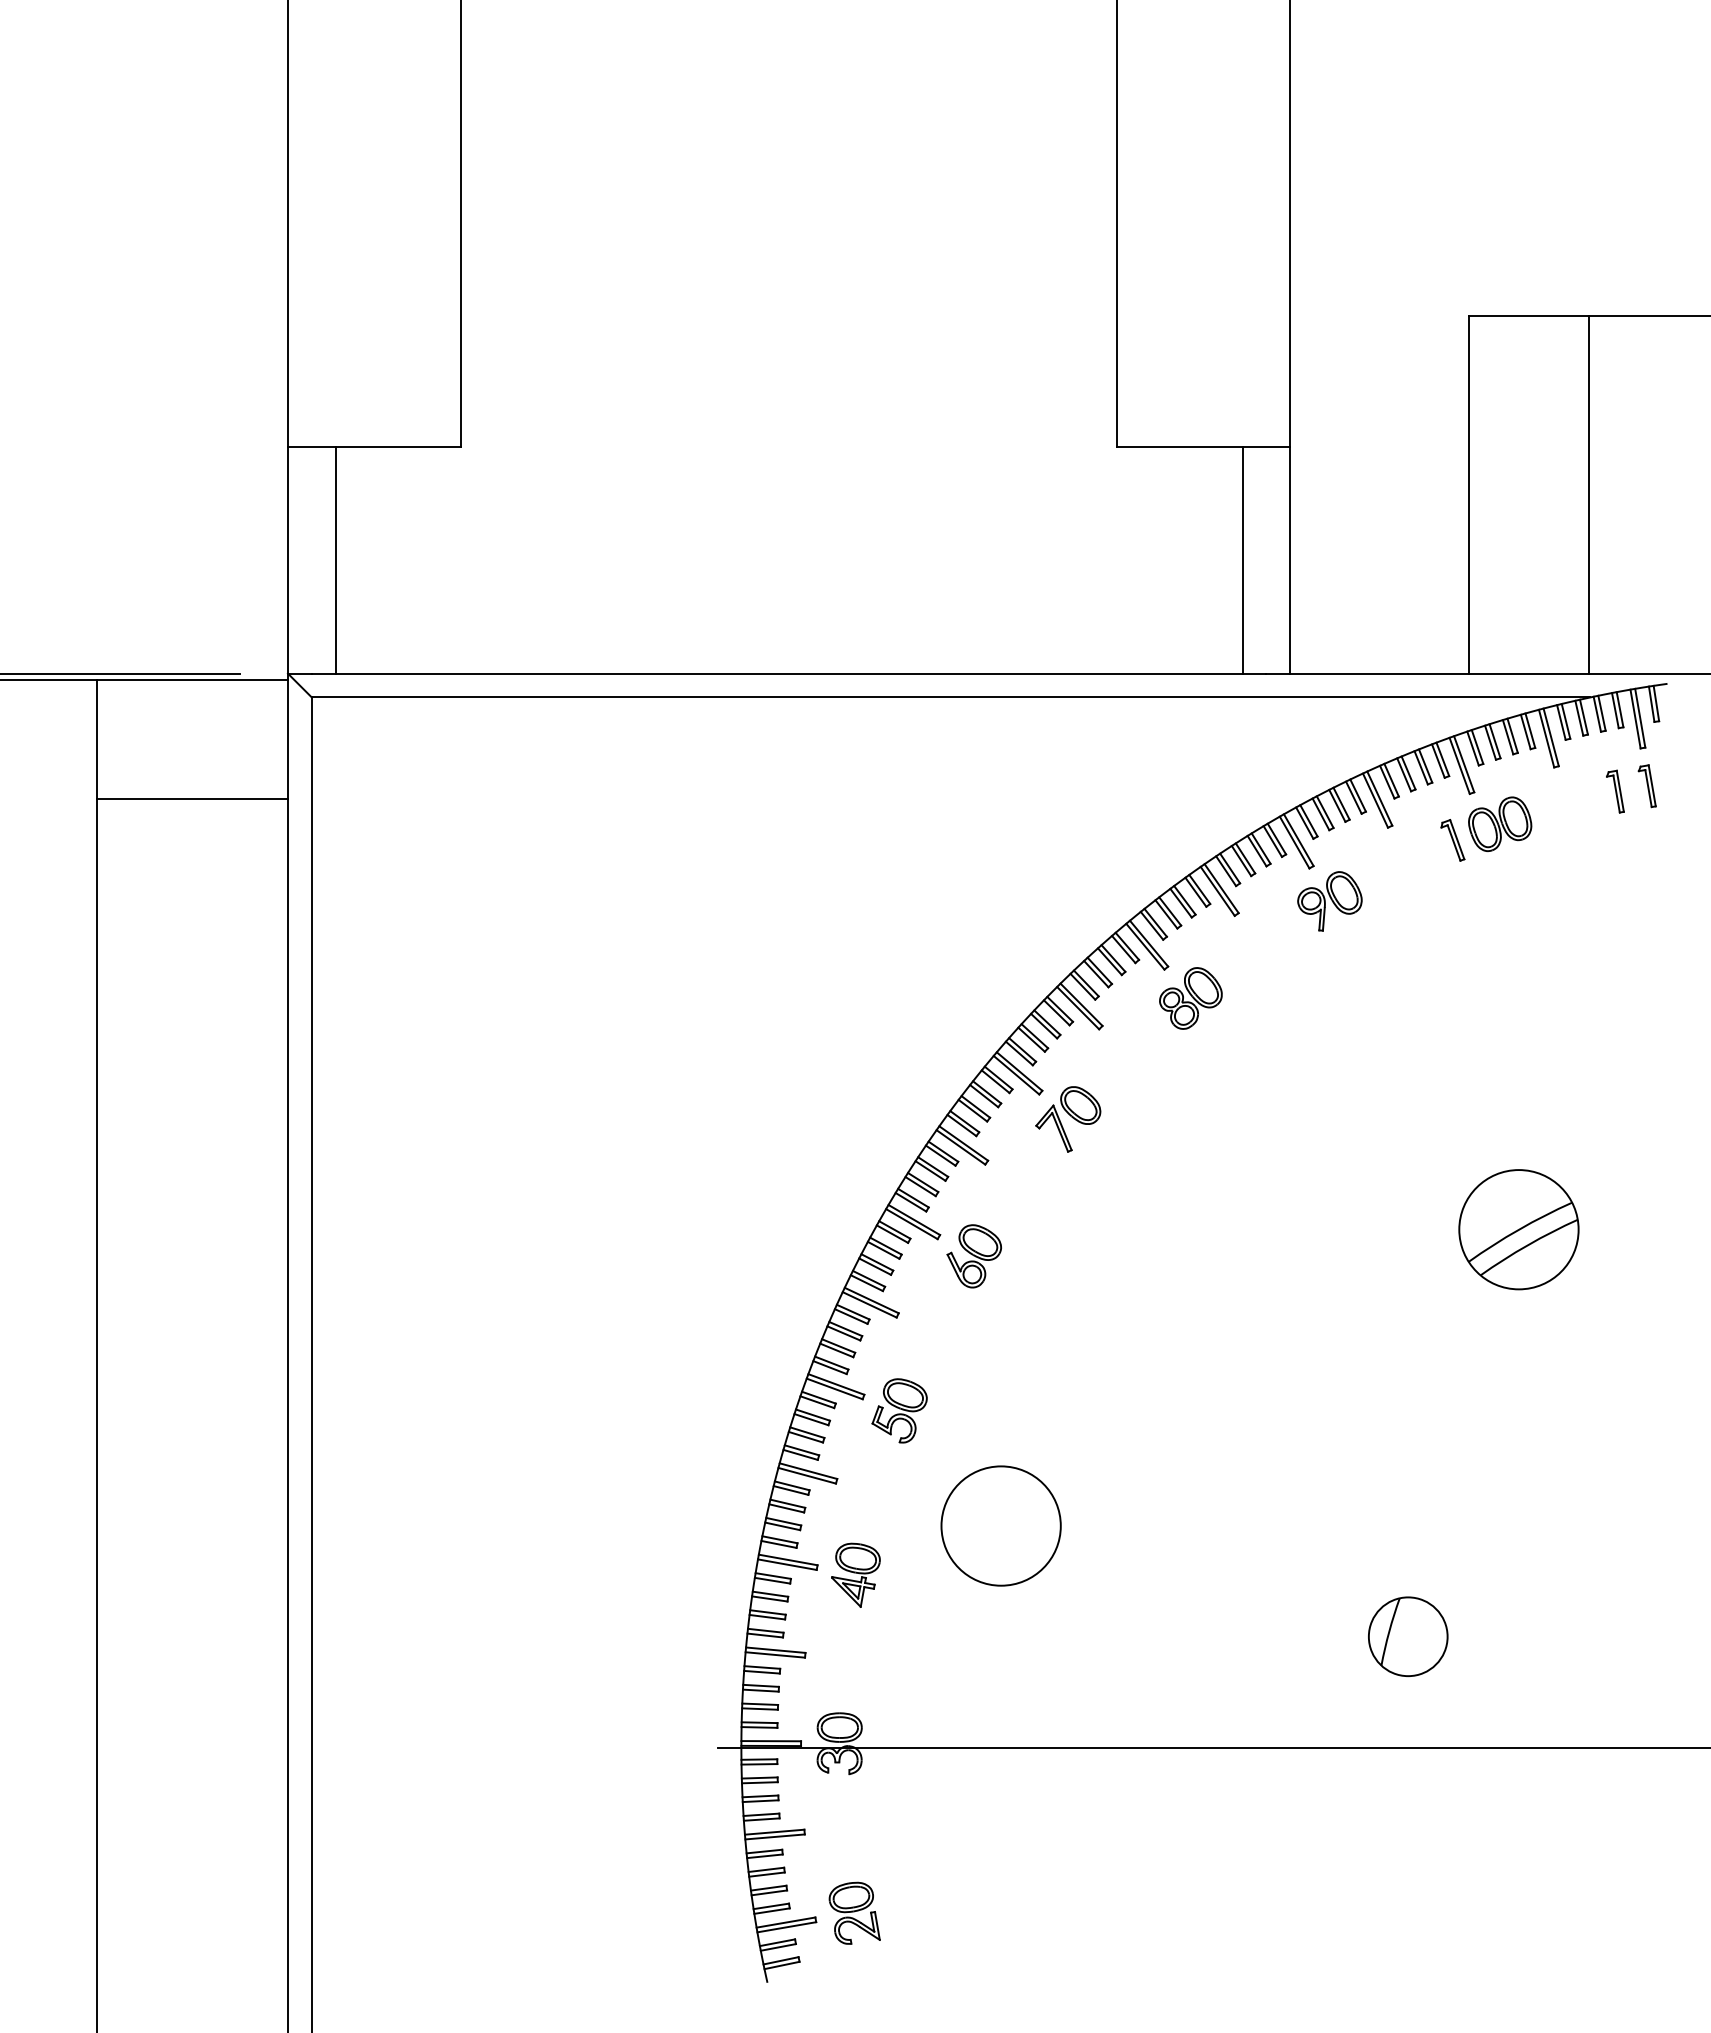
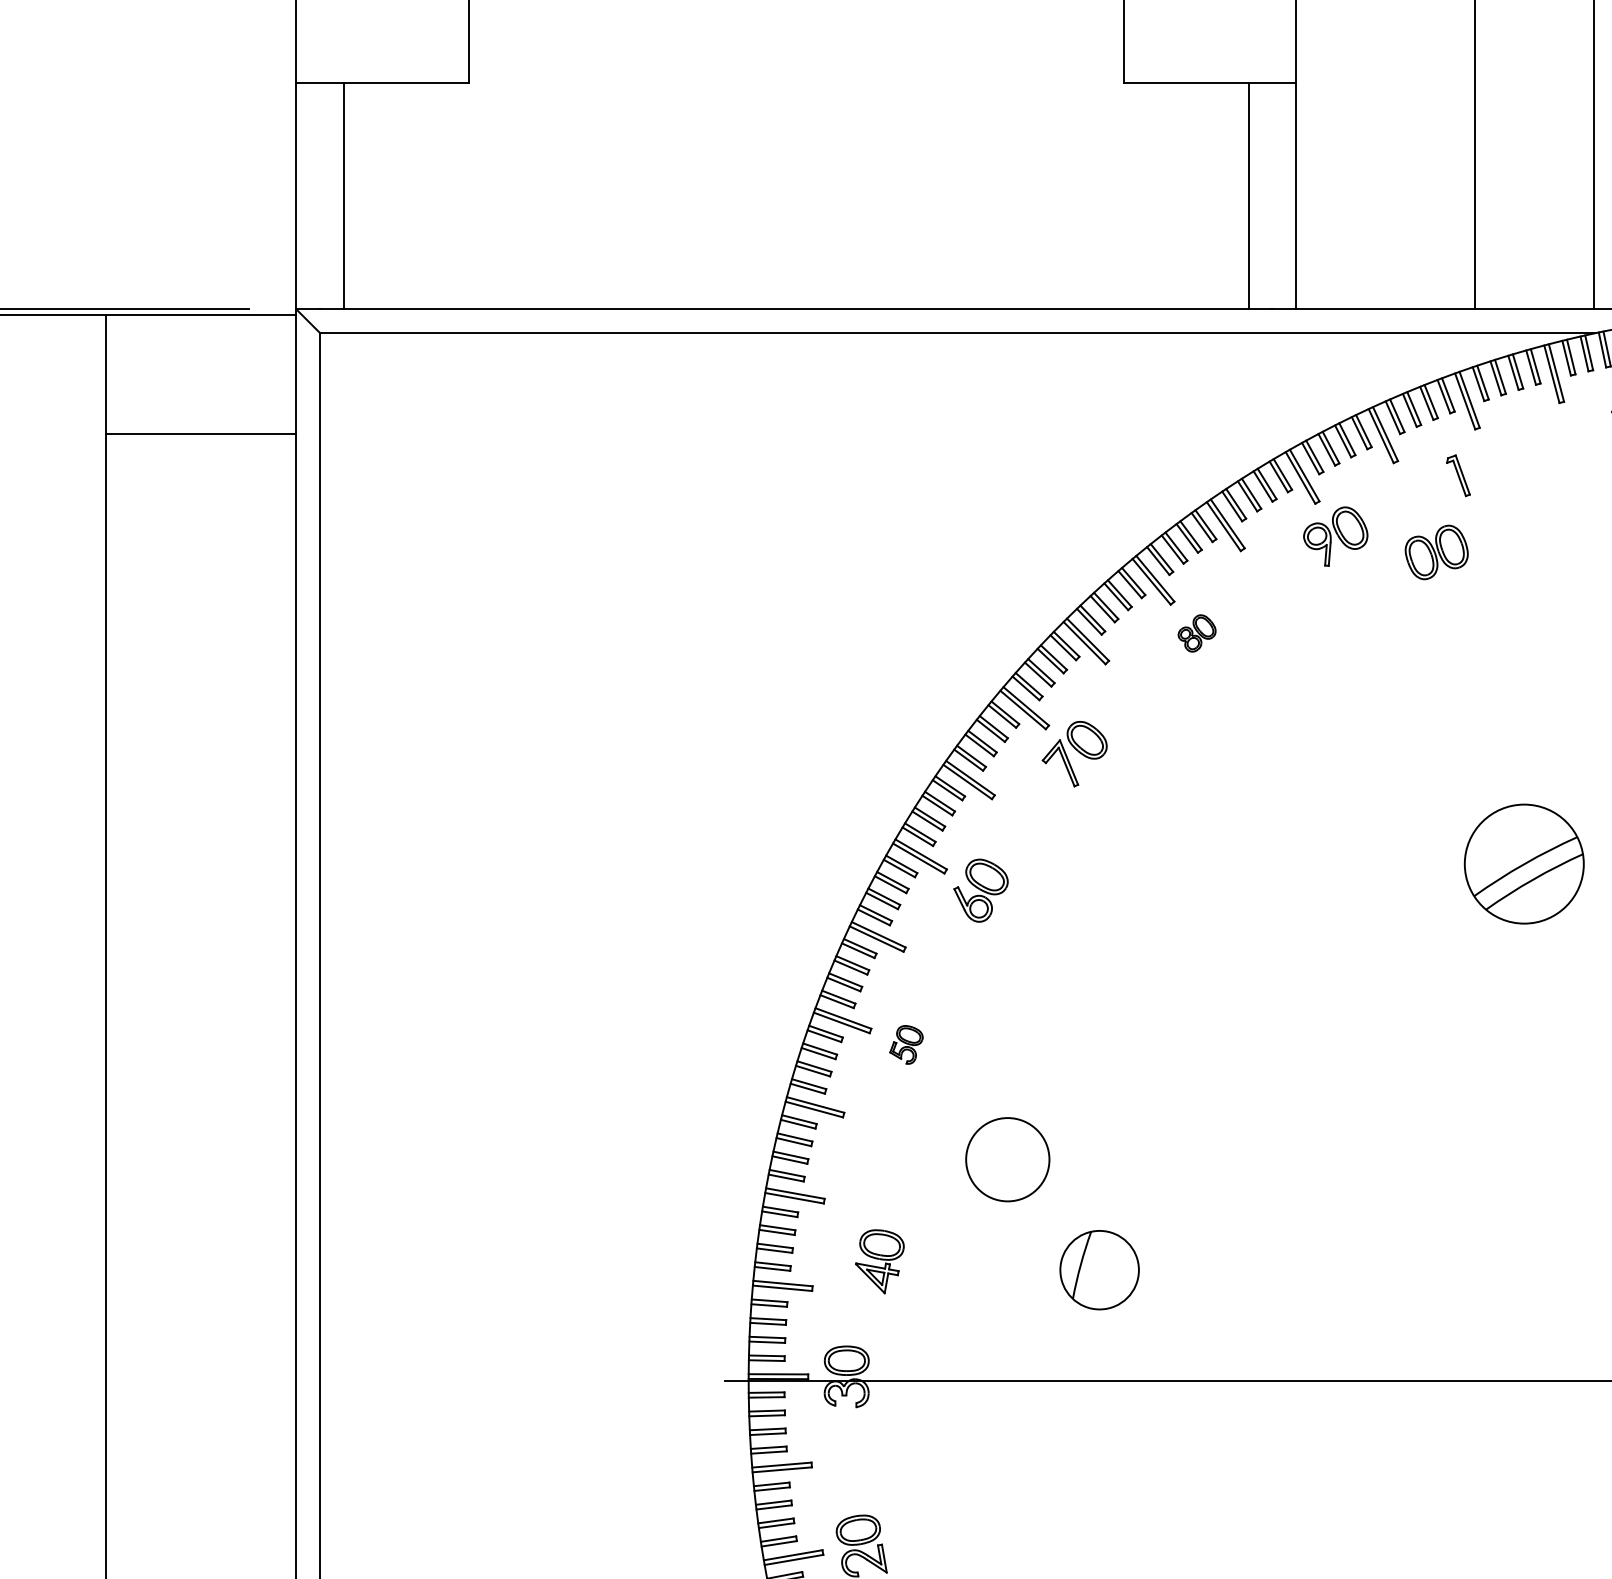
part: (1500, 823) -> (1437, 551), moved
part: (1190, 998) -> (1196, 633), size x0.6
part: (899, 1410) -> (906, 1044), size x0.6
circle: (1000, 1525) -> (1007, 1159), size x0.7
part: (855, 1574) -> (879, 1260), moved
part: (1408, 1636) -> (1099, 1269), moved

